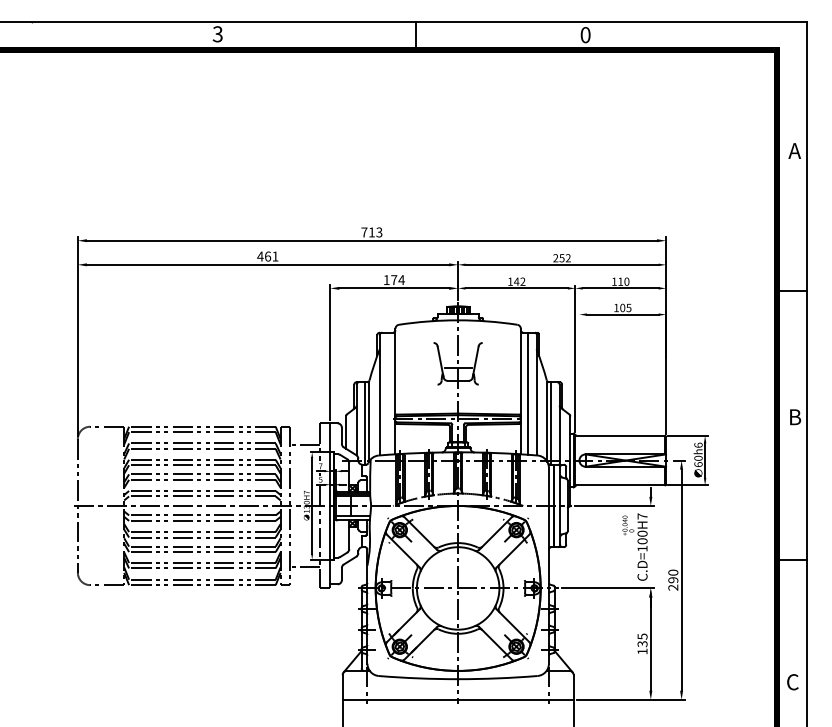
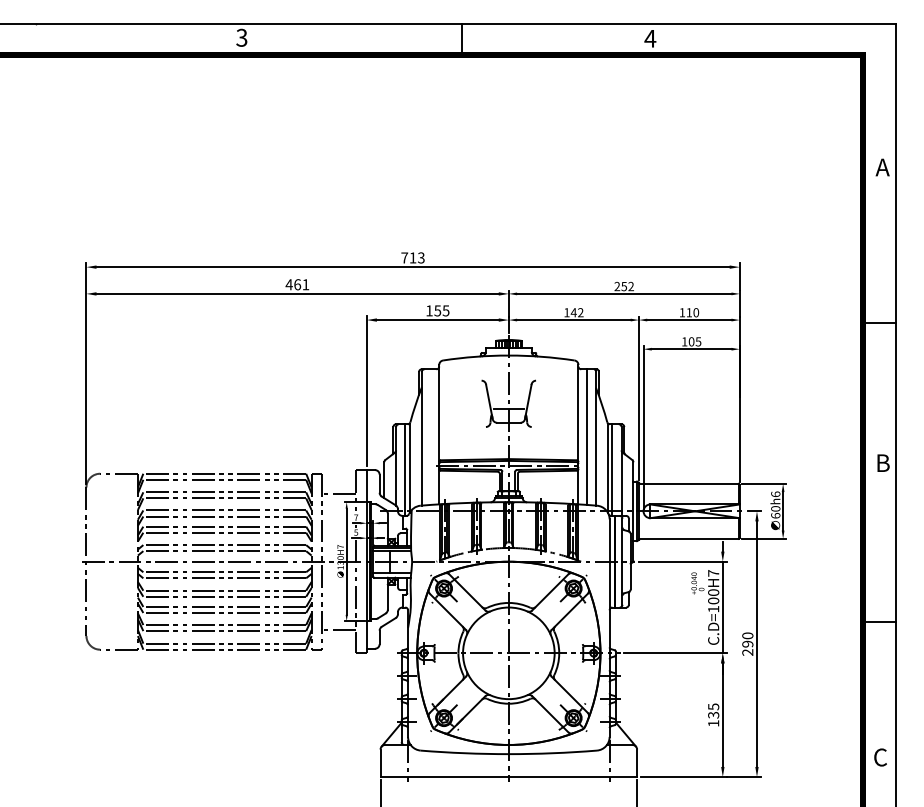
text: (585, 35) -> (650, 39), 0 -> 4
text: (397, 280) -> (441, 311), 174 -> 155
line: (579, 385) -> (643, 427), added
line: (650, 546) -> (722, 606), added

